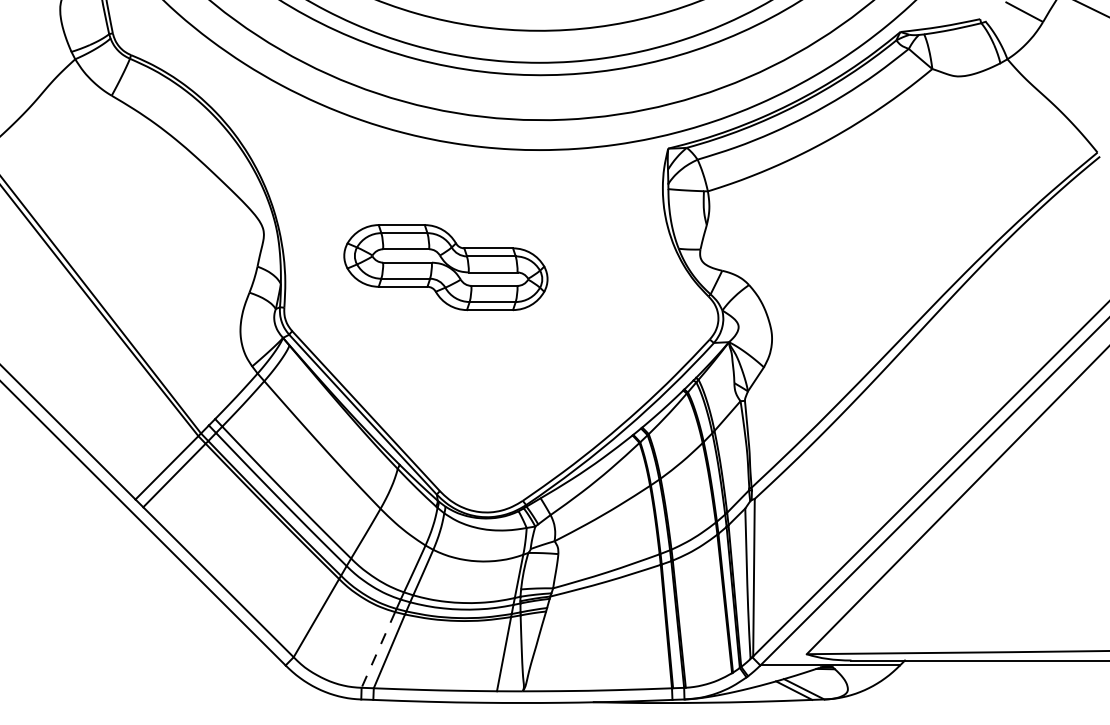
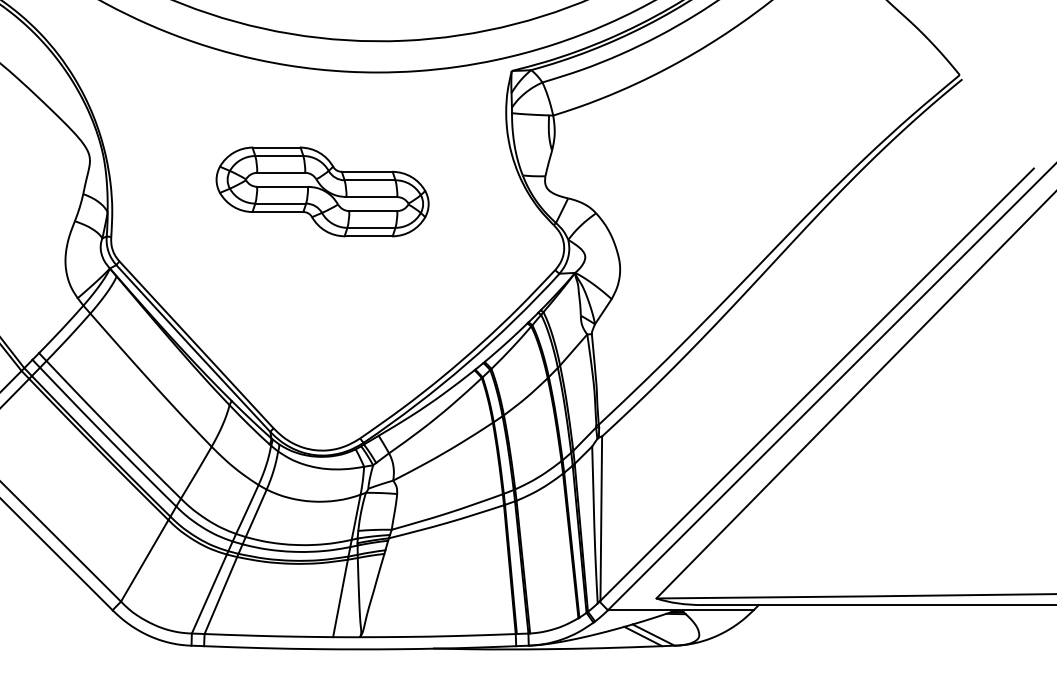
part: (445, 267) -> (322, 191), moved
line: (378, 650) -> (209, 594), dashed -> solid

